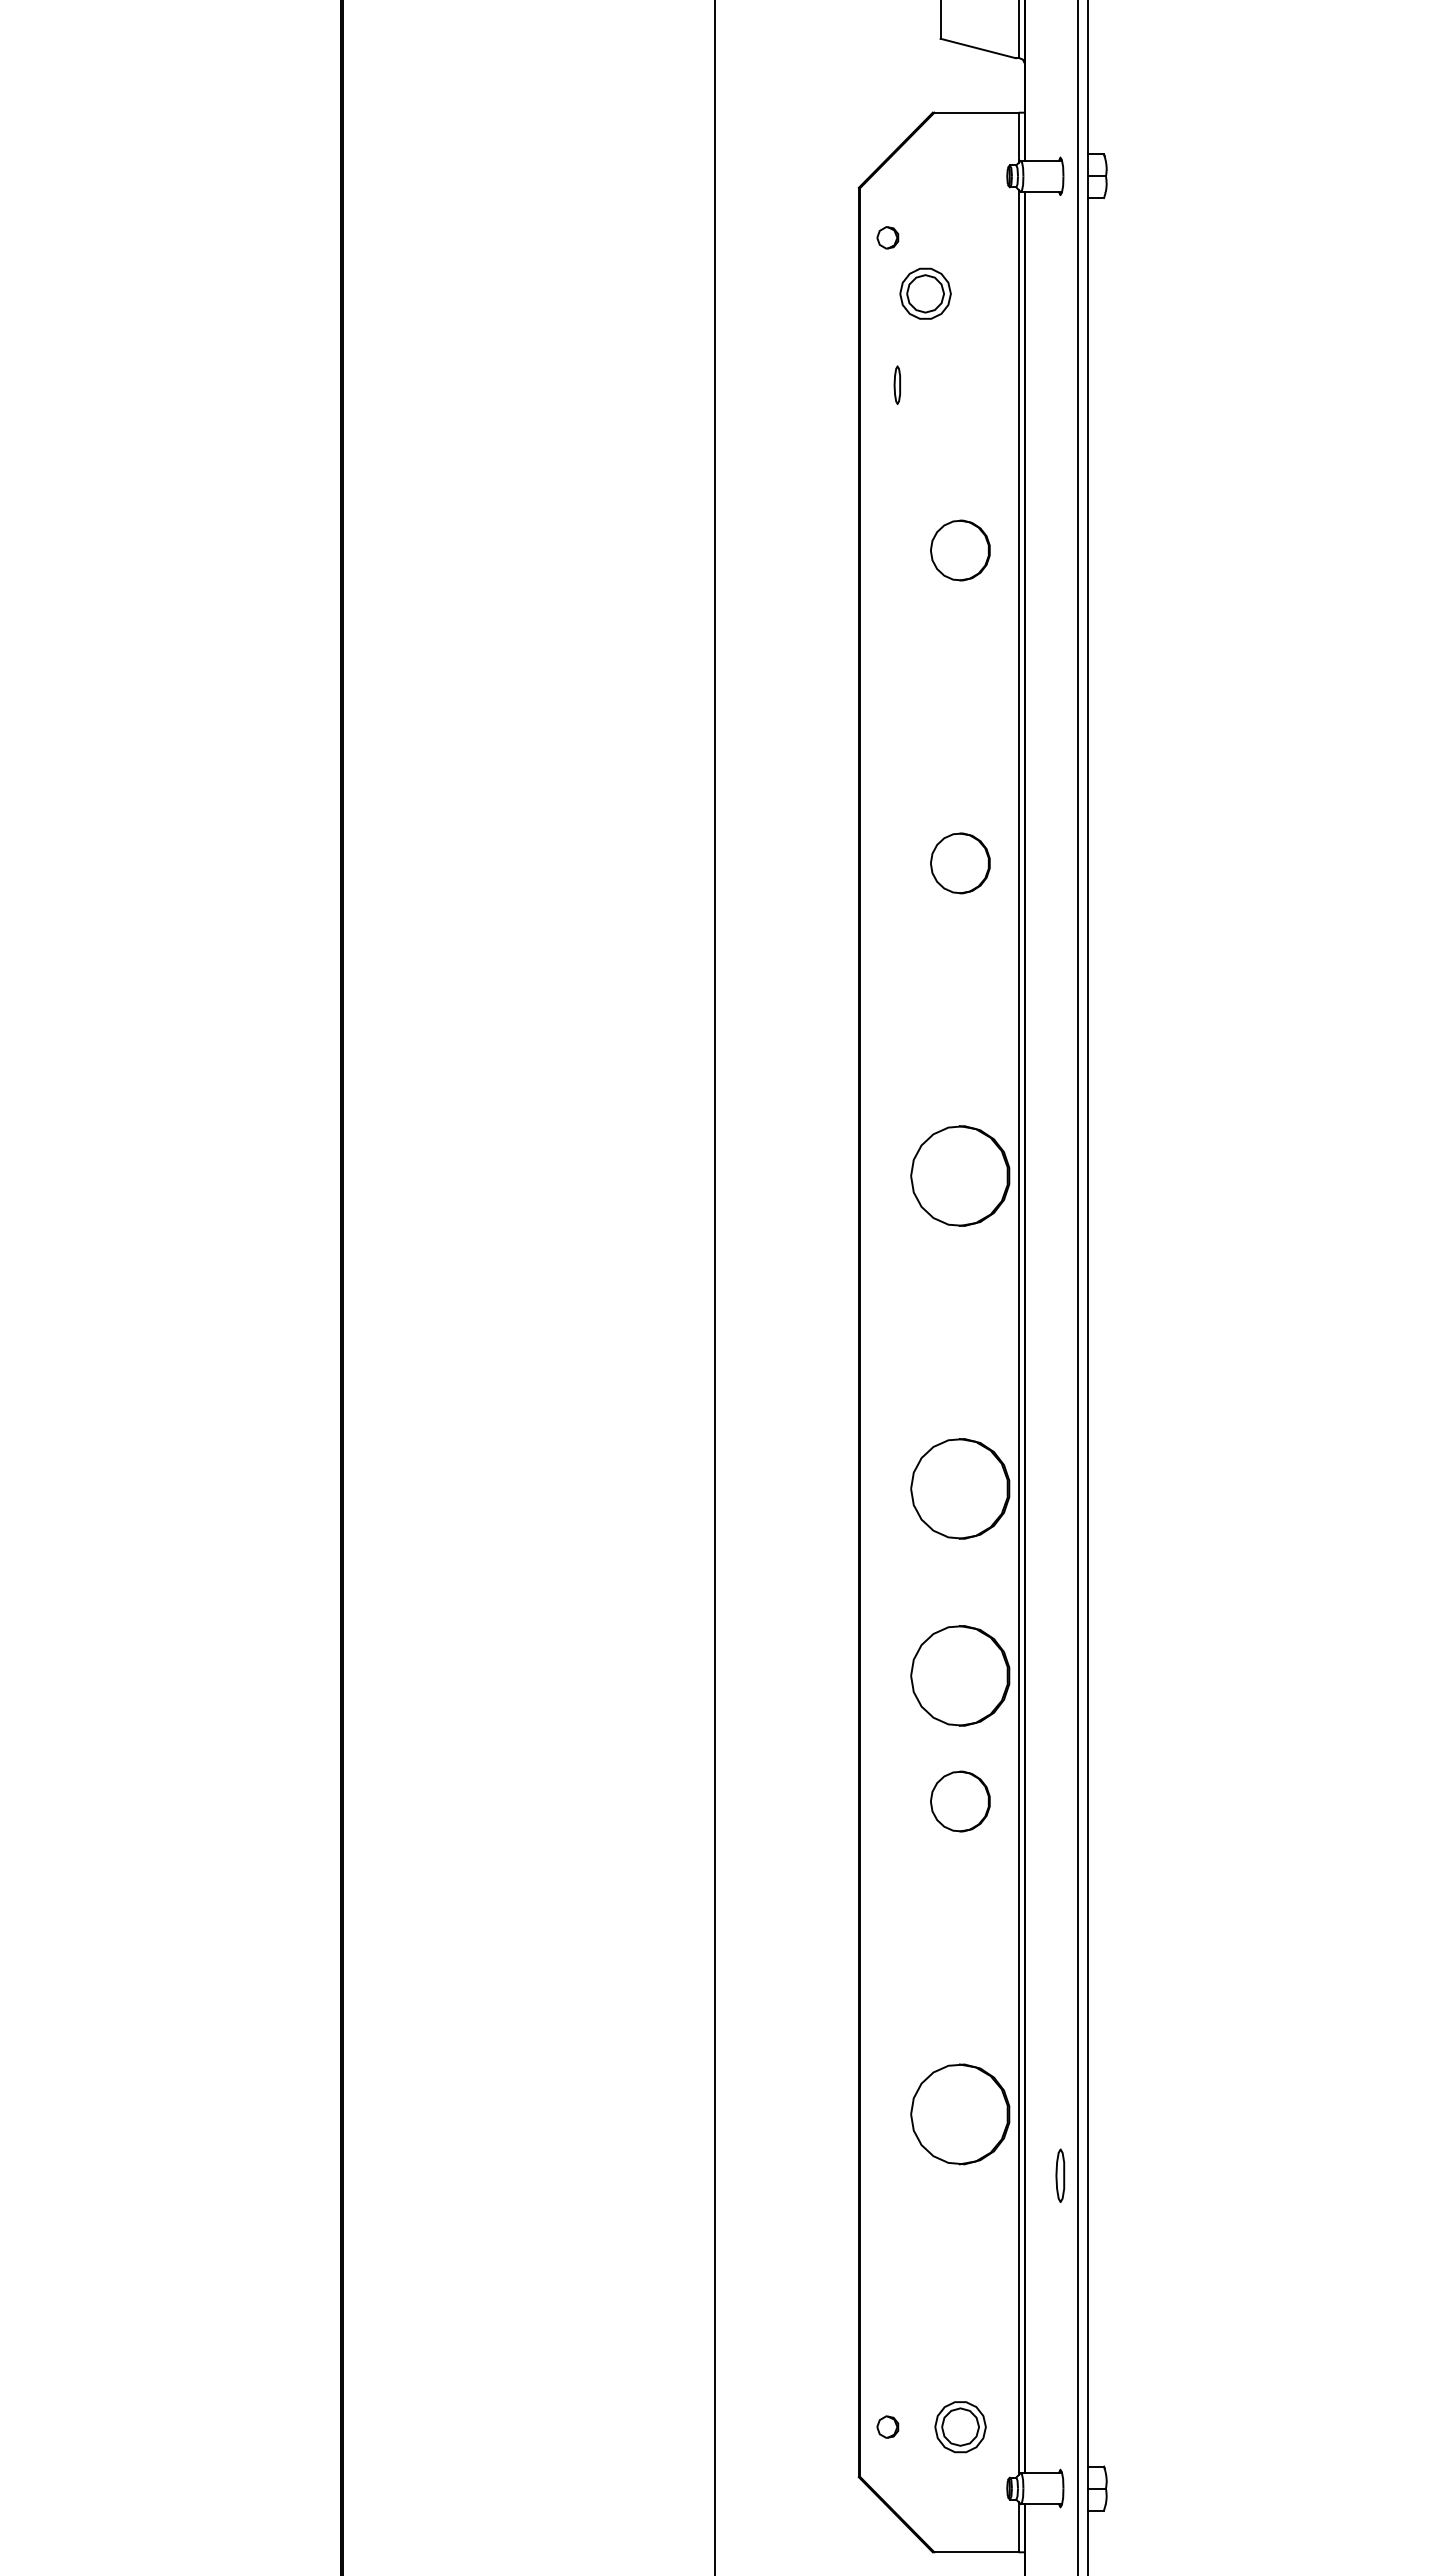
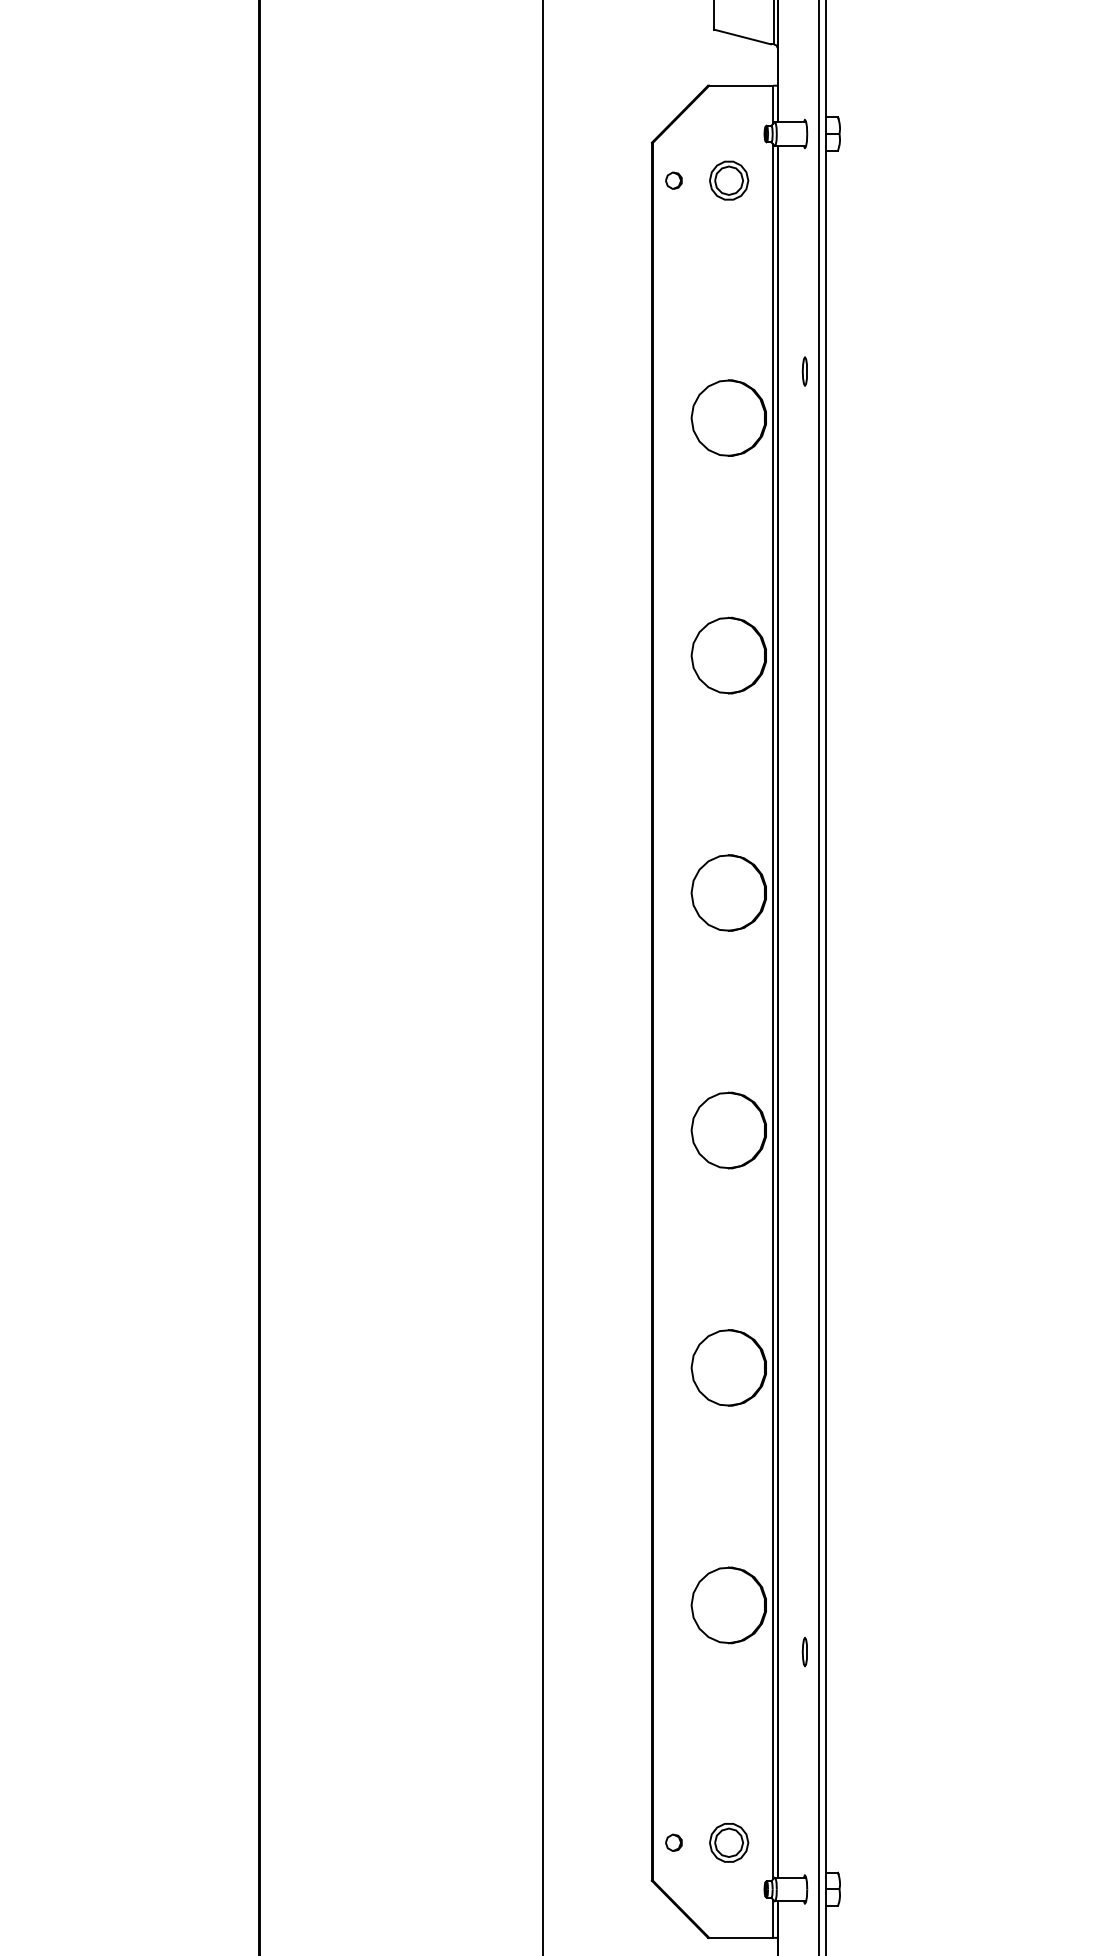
part: (925, 293) -> (729, 180), moved
part: (897, 384) -> (804, 371), moved
part: (960, 550) -> (729, 418), size x1.67
part: (960, 863) -> (729, 655), size x1.67
part: (960, 1675) -> (729, 1272), removed
part: (960, 1801) -> (729, 1367), size x1.67
part: (1060, 2175) -> (804, 1651), size x0.71

